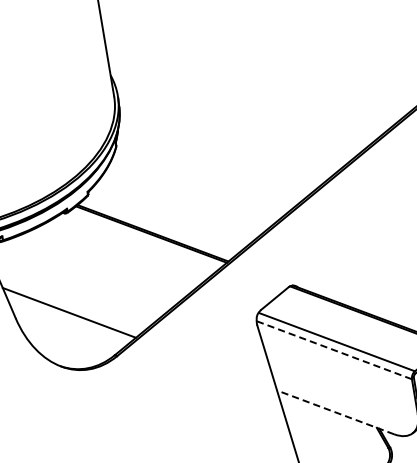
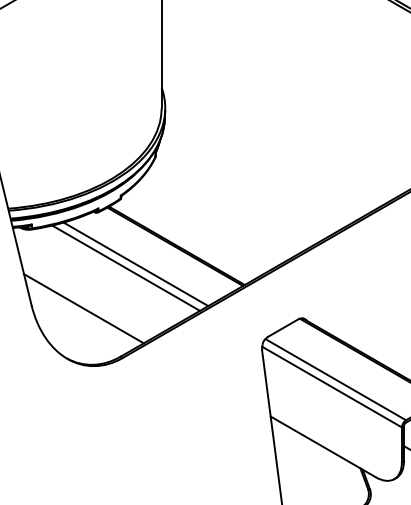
line: (114, 259) -> (135, 264), added
line: (105, 263) -> (126, 267), added
line: (334, 350) -> (332, 387), dashed -> solid
line: (335, 411) -> (323, 446), dashed -> solid

